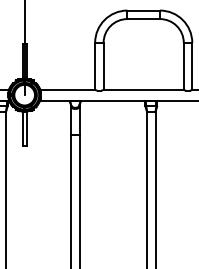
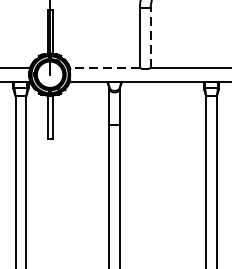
line: (103, 65) -> (150, 36), solid -> dashed
line: (67, 89) -> (104, 67), solid -> dashed

